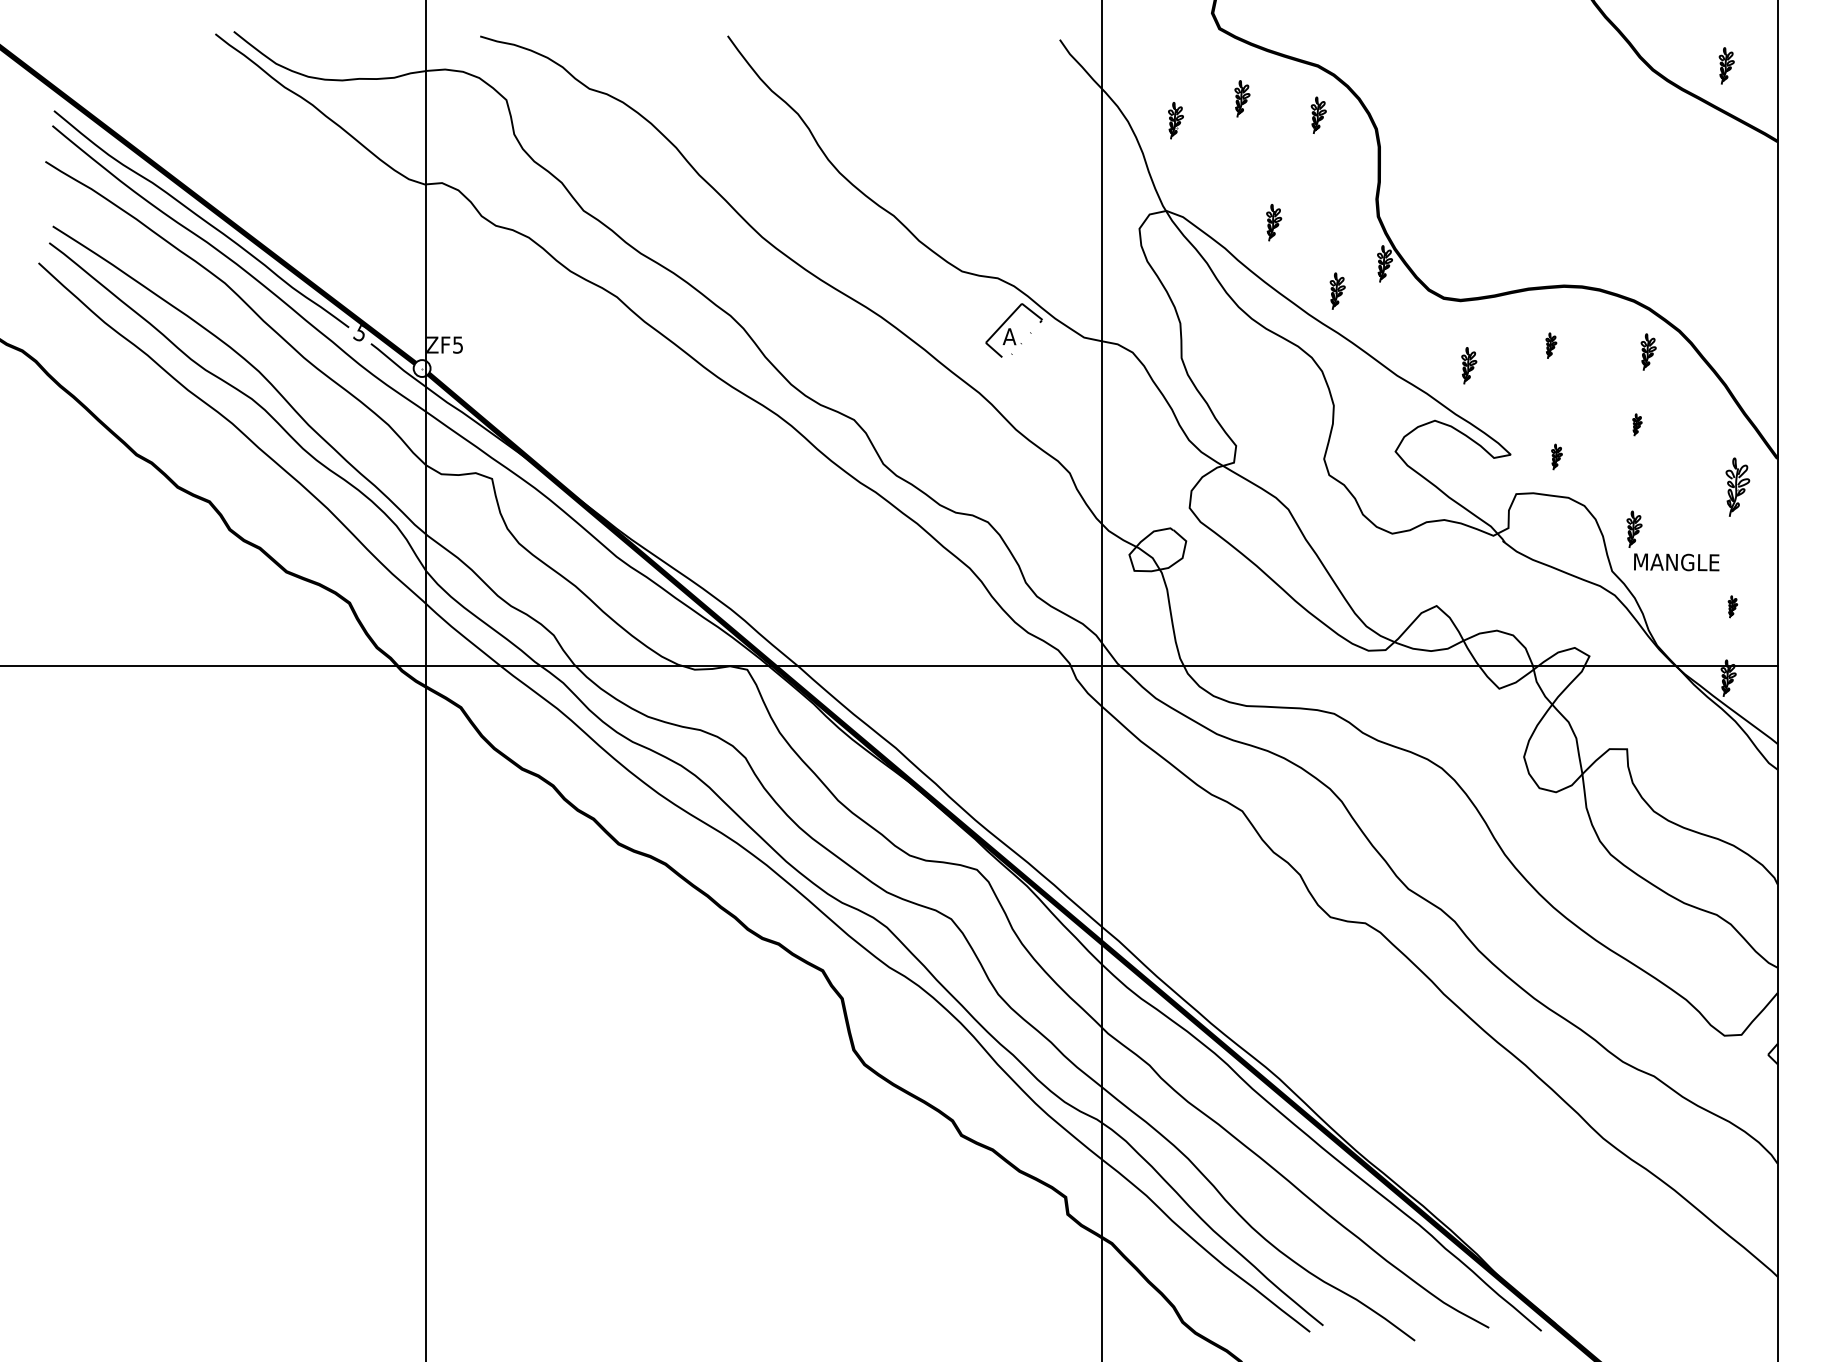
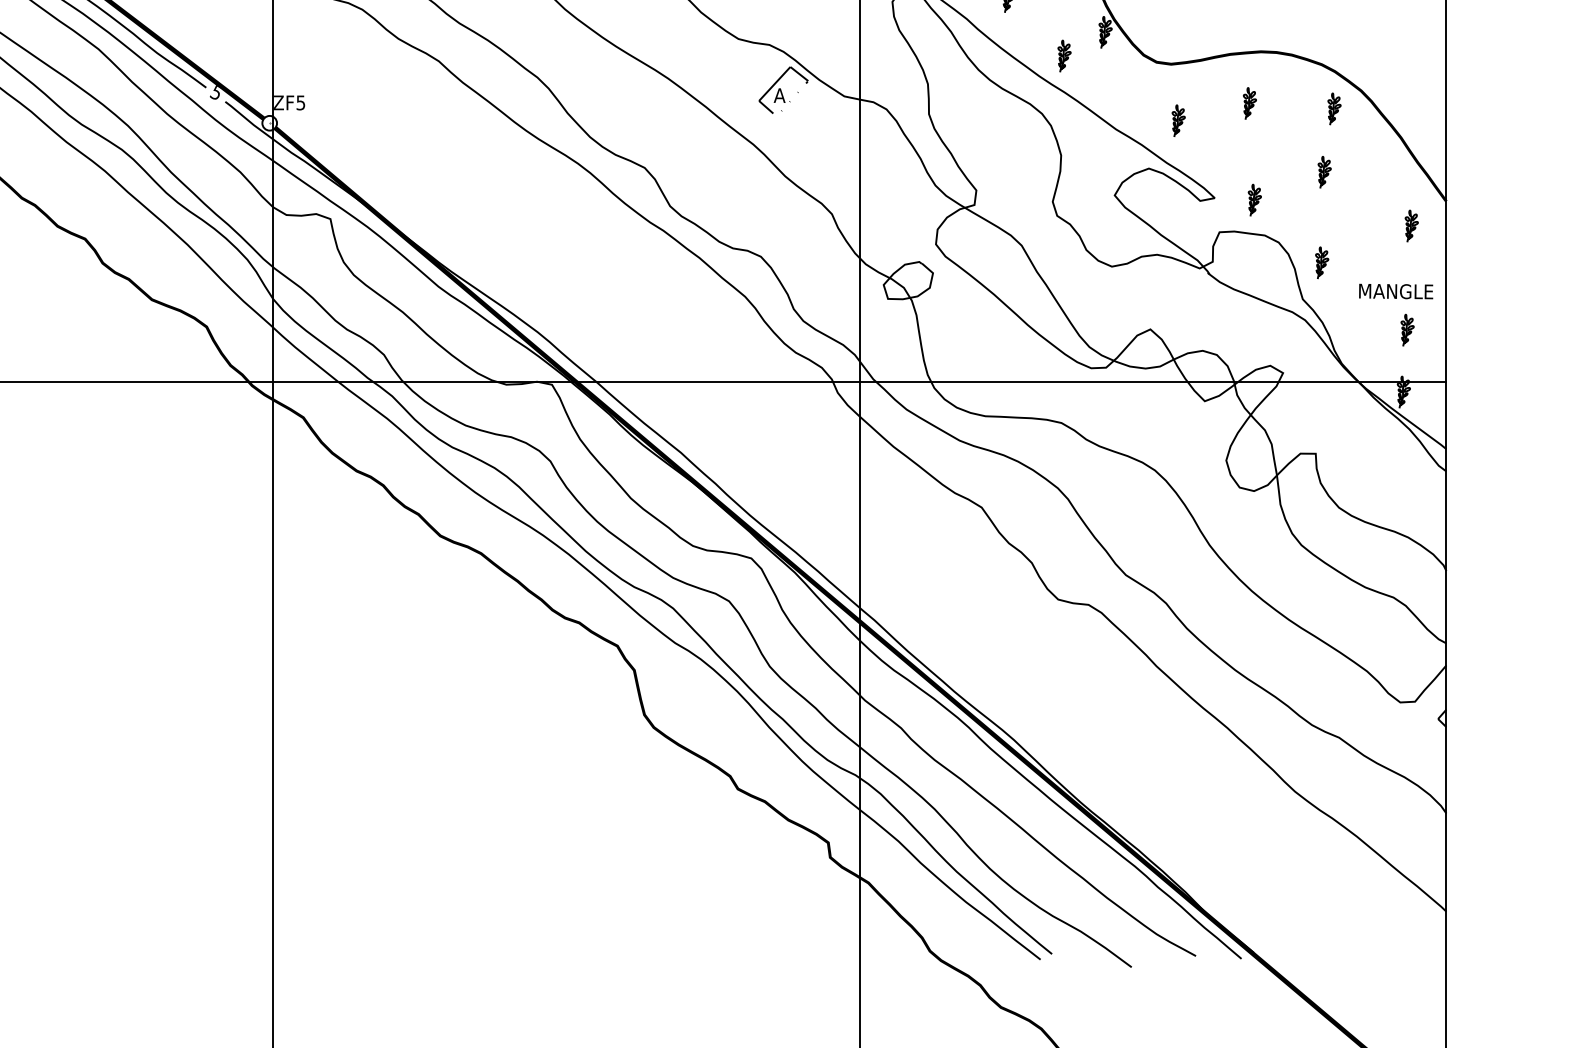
part: (1551, 345) -> (1250, 103), size x1.43
part: (1637, 424) -> (1324, 171), size x1.67
part: (1556, 456) -> (1254, 199), size x1.43
part: (1737, 486) -> (1411, 225), size x0.62
text: (1676, 562) -> (1395, 291), moved
part: (1732, 606) -> (1407, 329), size x1.67

